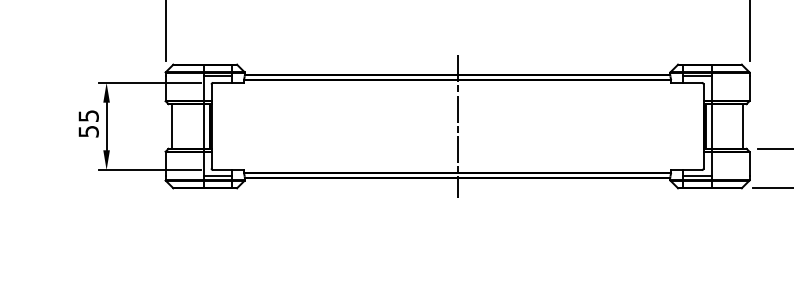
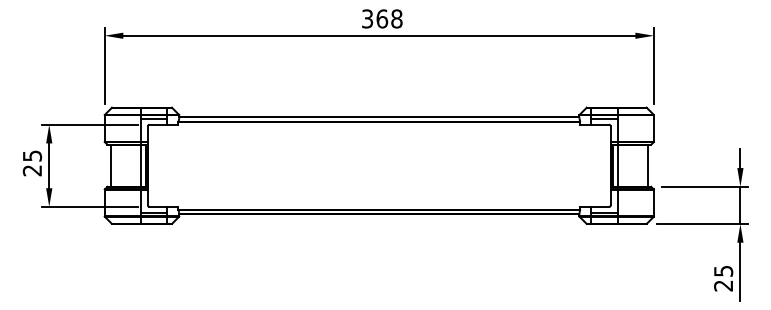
line: (457, 126) -> (379, 165), removed
text: (88, 131) -> (32, 170), 55 -> 25

